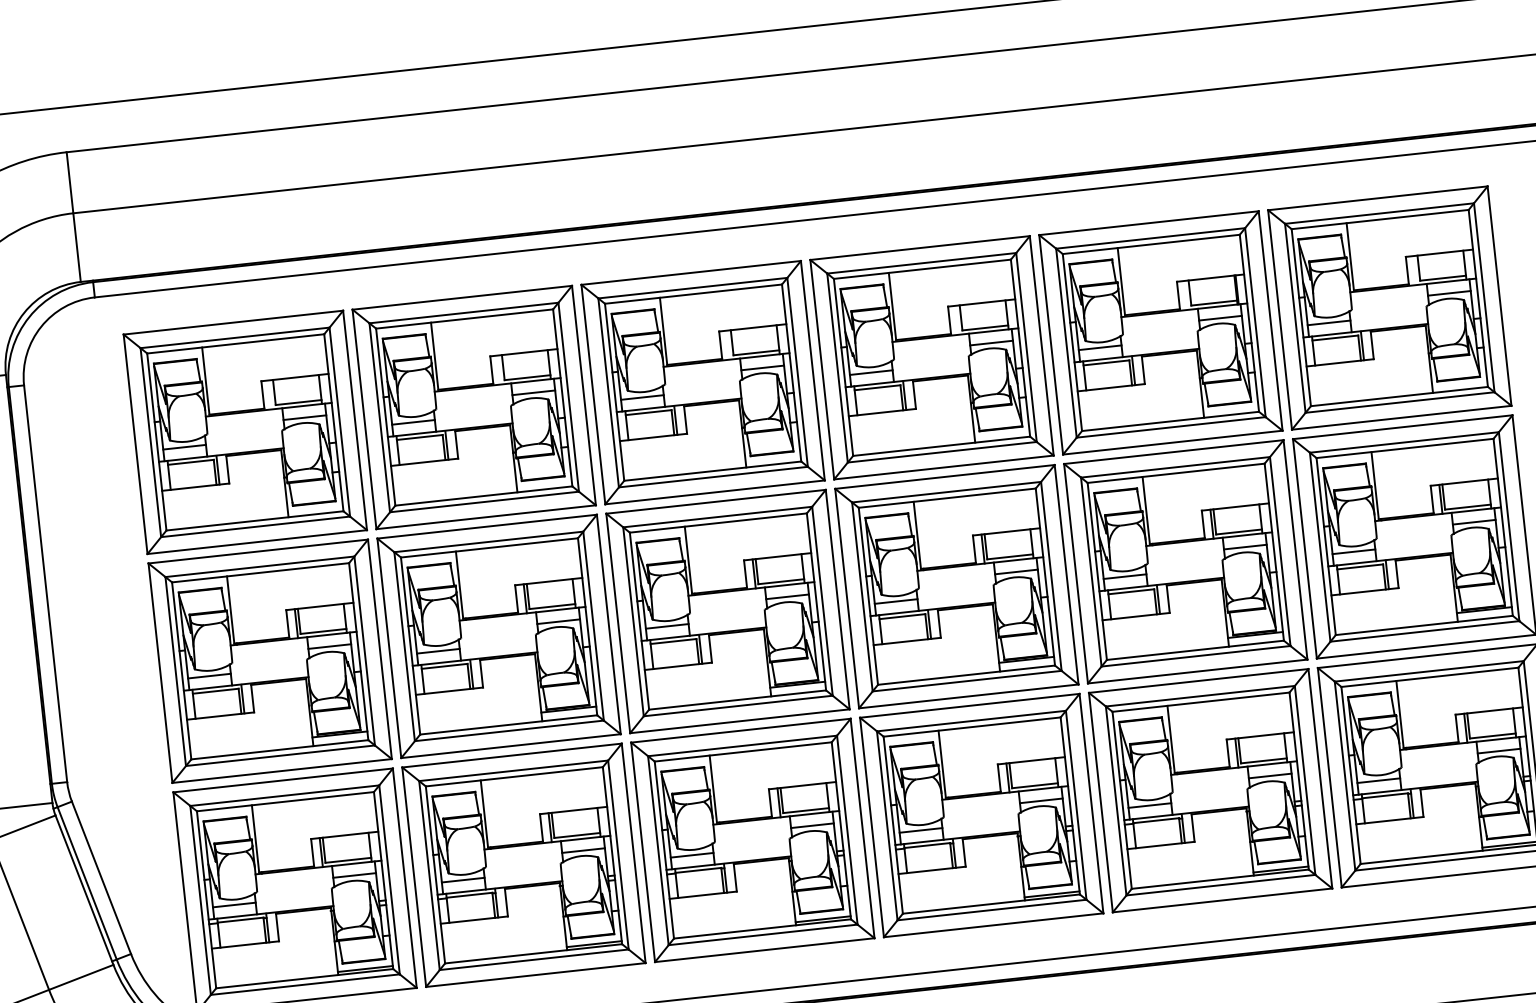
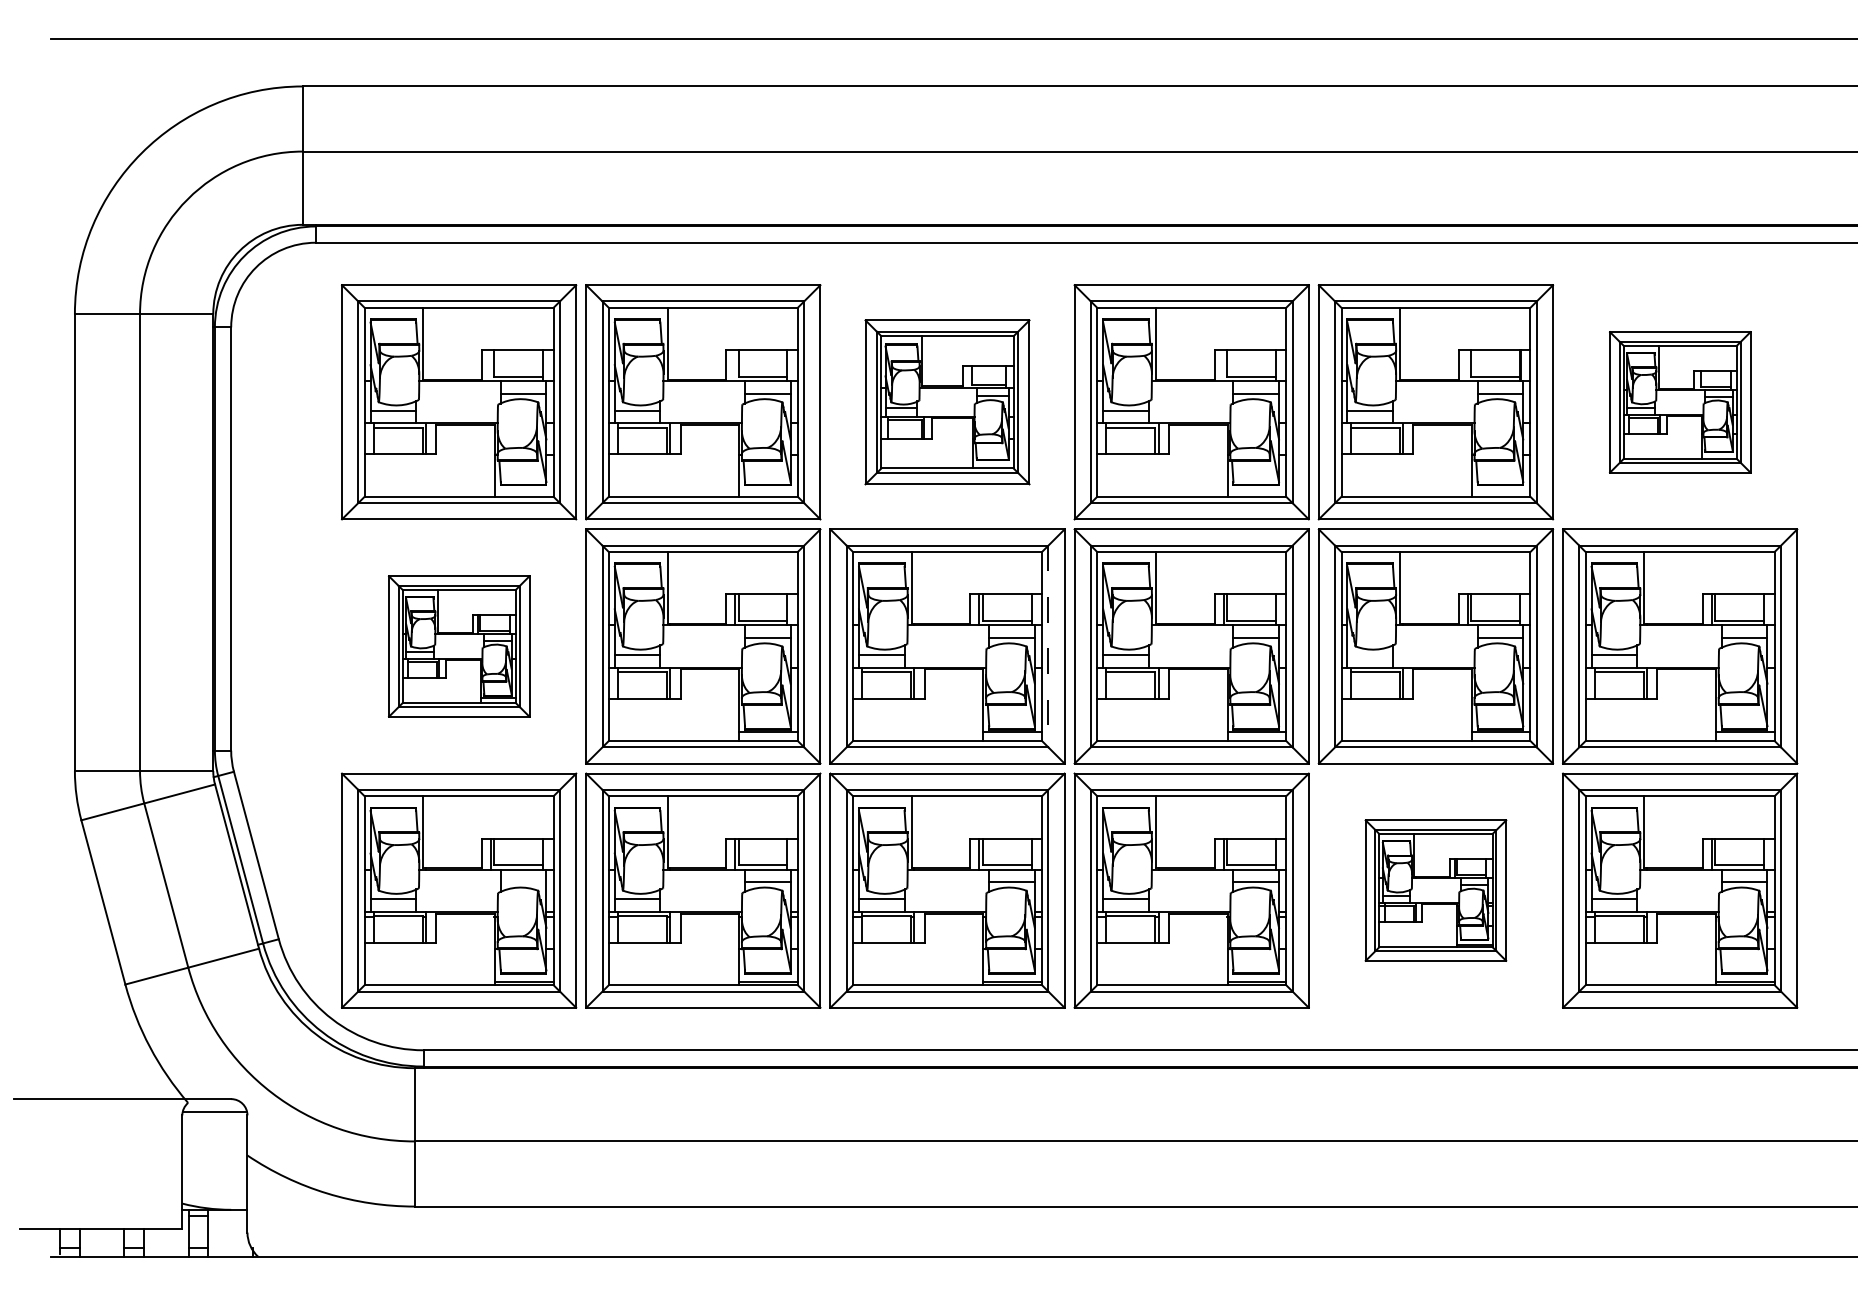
part: (1390, 308) -> (1680, 402), size x0.6
part: (703, 382) -> (947, 402), size x0.7
line: (1125, 576) -> (1370, 655), removed
line: (822, 601) -> (1048, 646), solid -> dashed
part: (270, 661) -> (459, 646), size x0.6
part: (1210, 790) -> (1435, 890), size x0.6
line: (354, 875) -> (523, 882), removed

